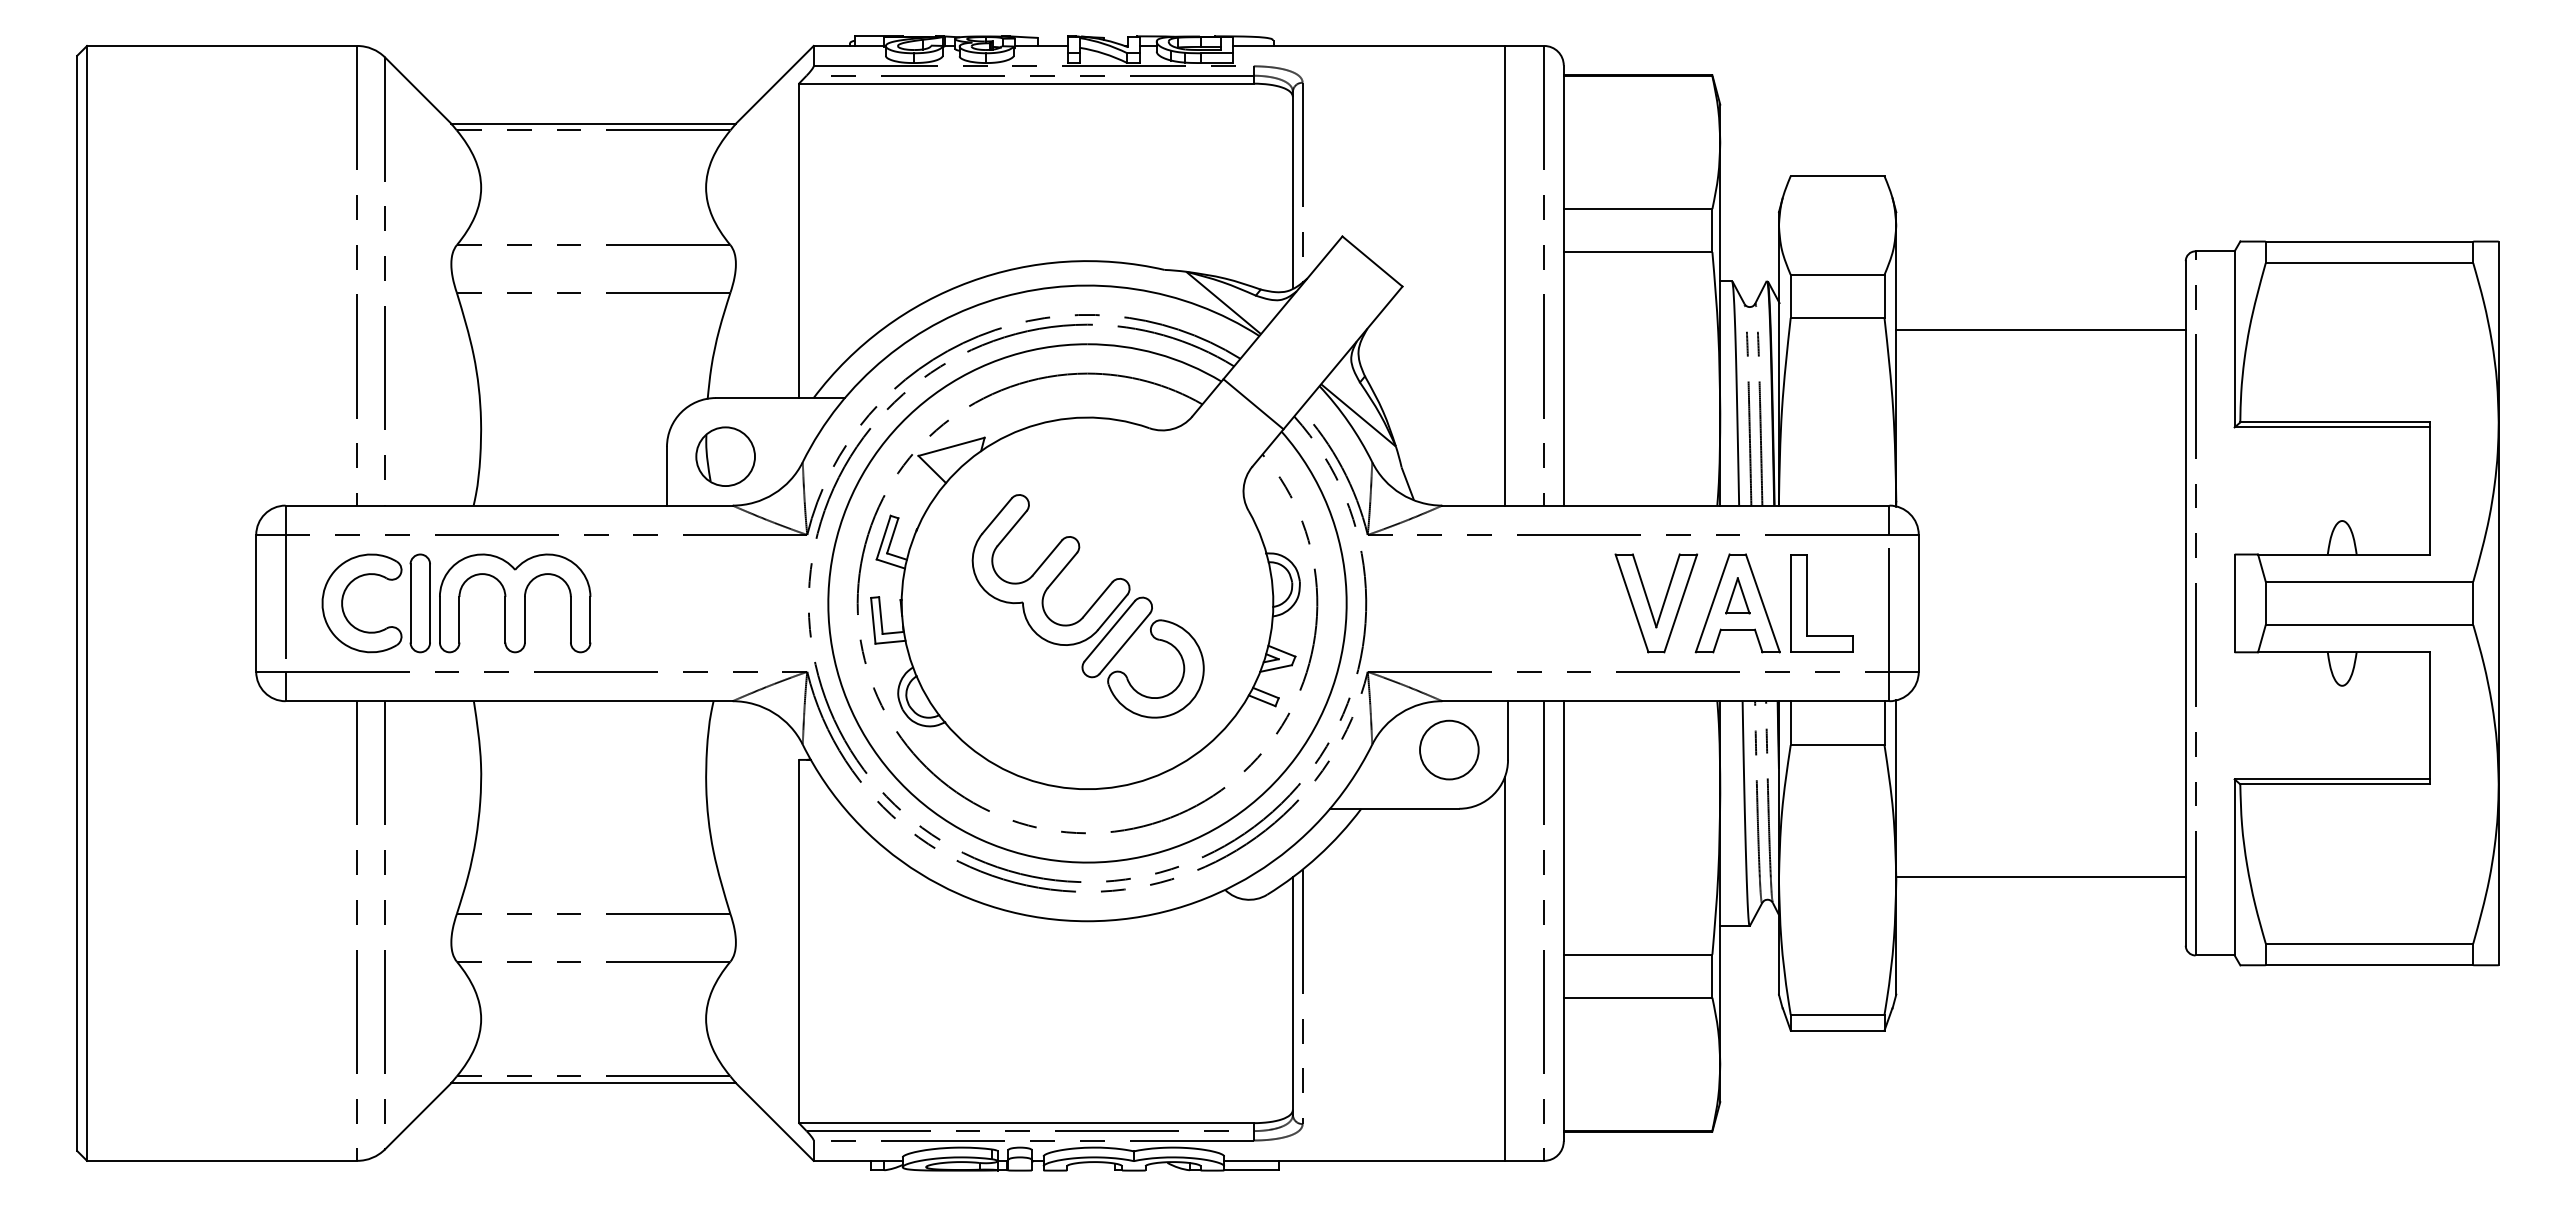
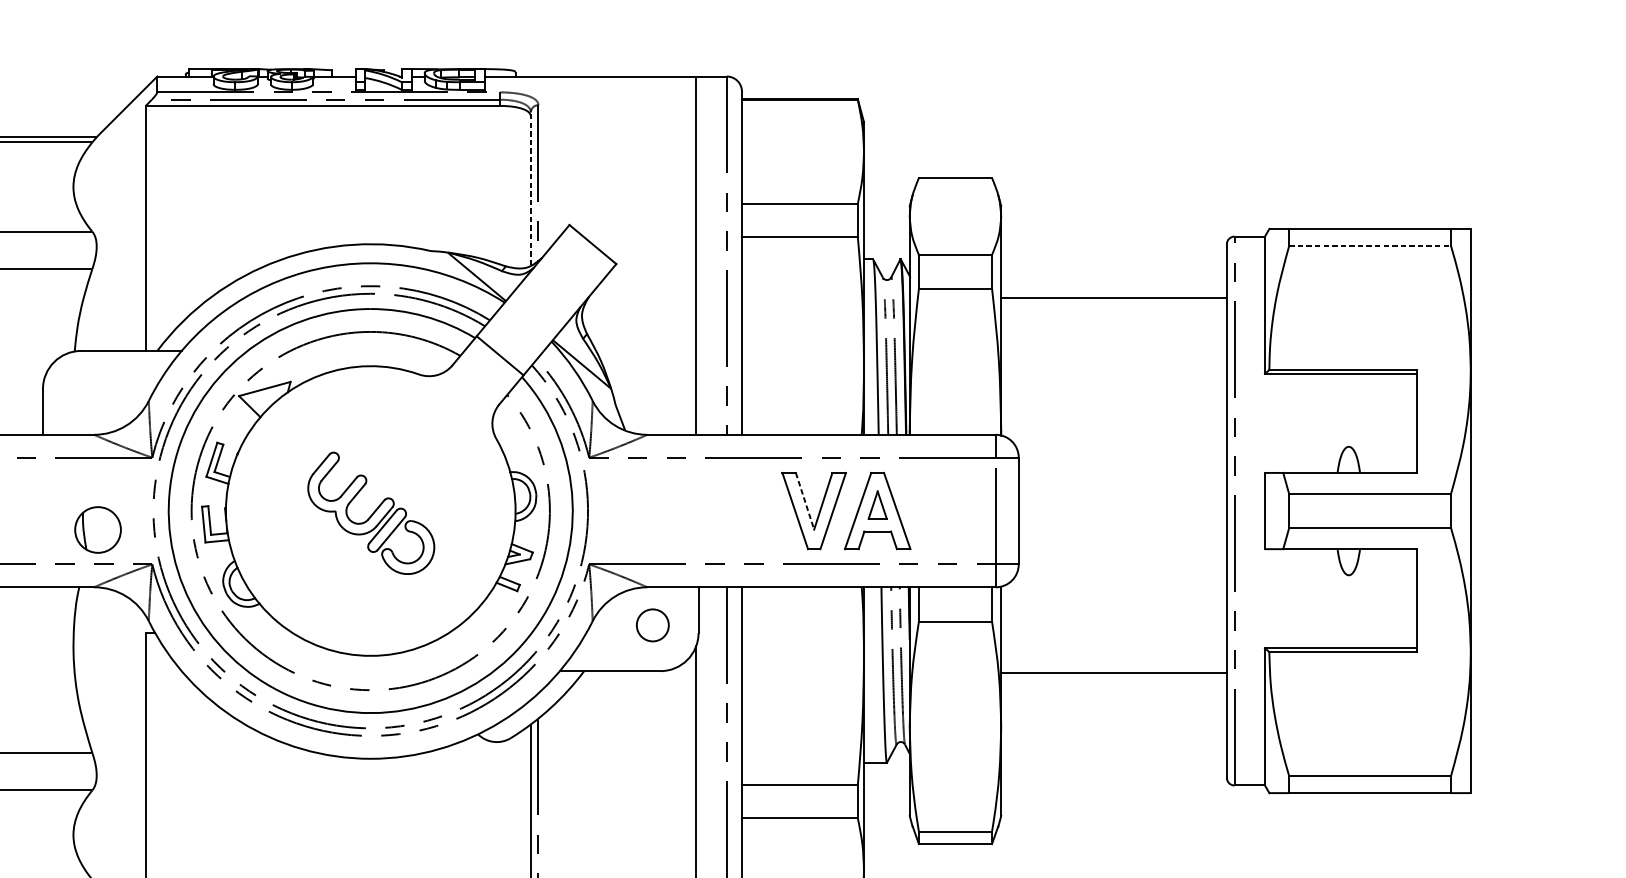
line: (1292, 189) -> (530, 188), solid -> dashed
line: (2369, 263) -> (1370, 246), solid -> dashed
part: (725, 456) -> (97, 529), moved
line: (1644, 591) -> (804, 501), solid -> dashed
part: (1807, 603) -> (932, 511), removed
part: (1087, 606) -> (370, 513), size x0.7
circle: (1449, 749) -> (652, 624), size x0.7
line: (2040, 877) -> (1113, 673), moved

